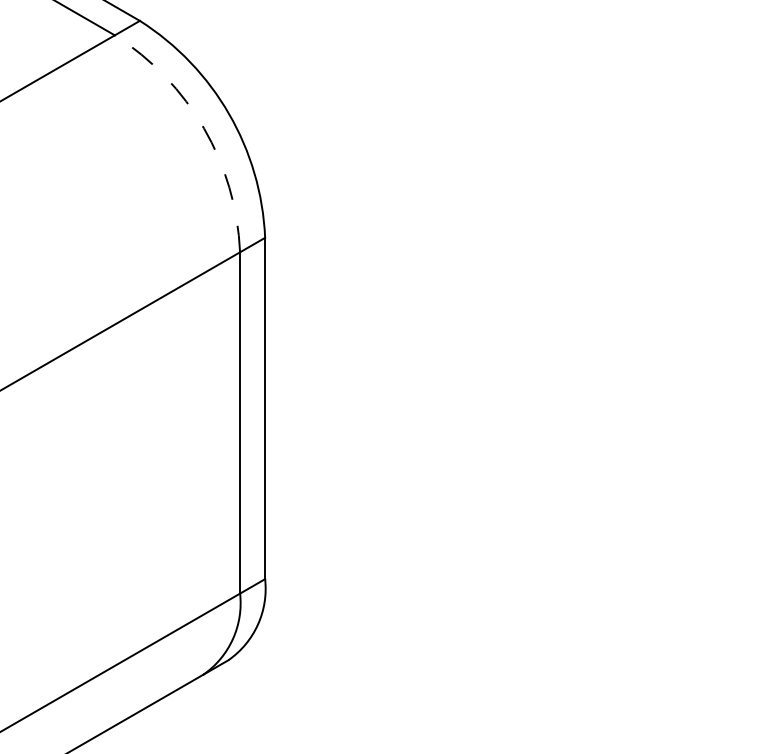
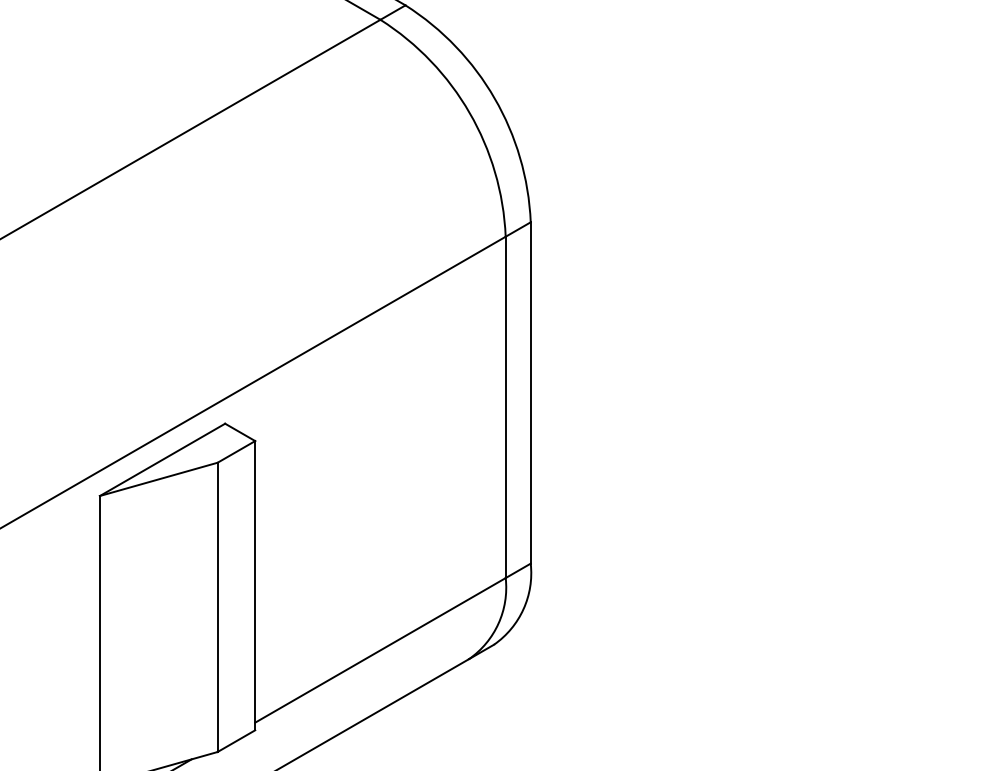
arc: (203, 128) -> (469, 112), dashed -> solid

